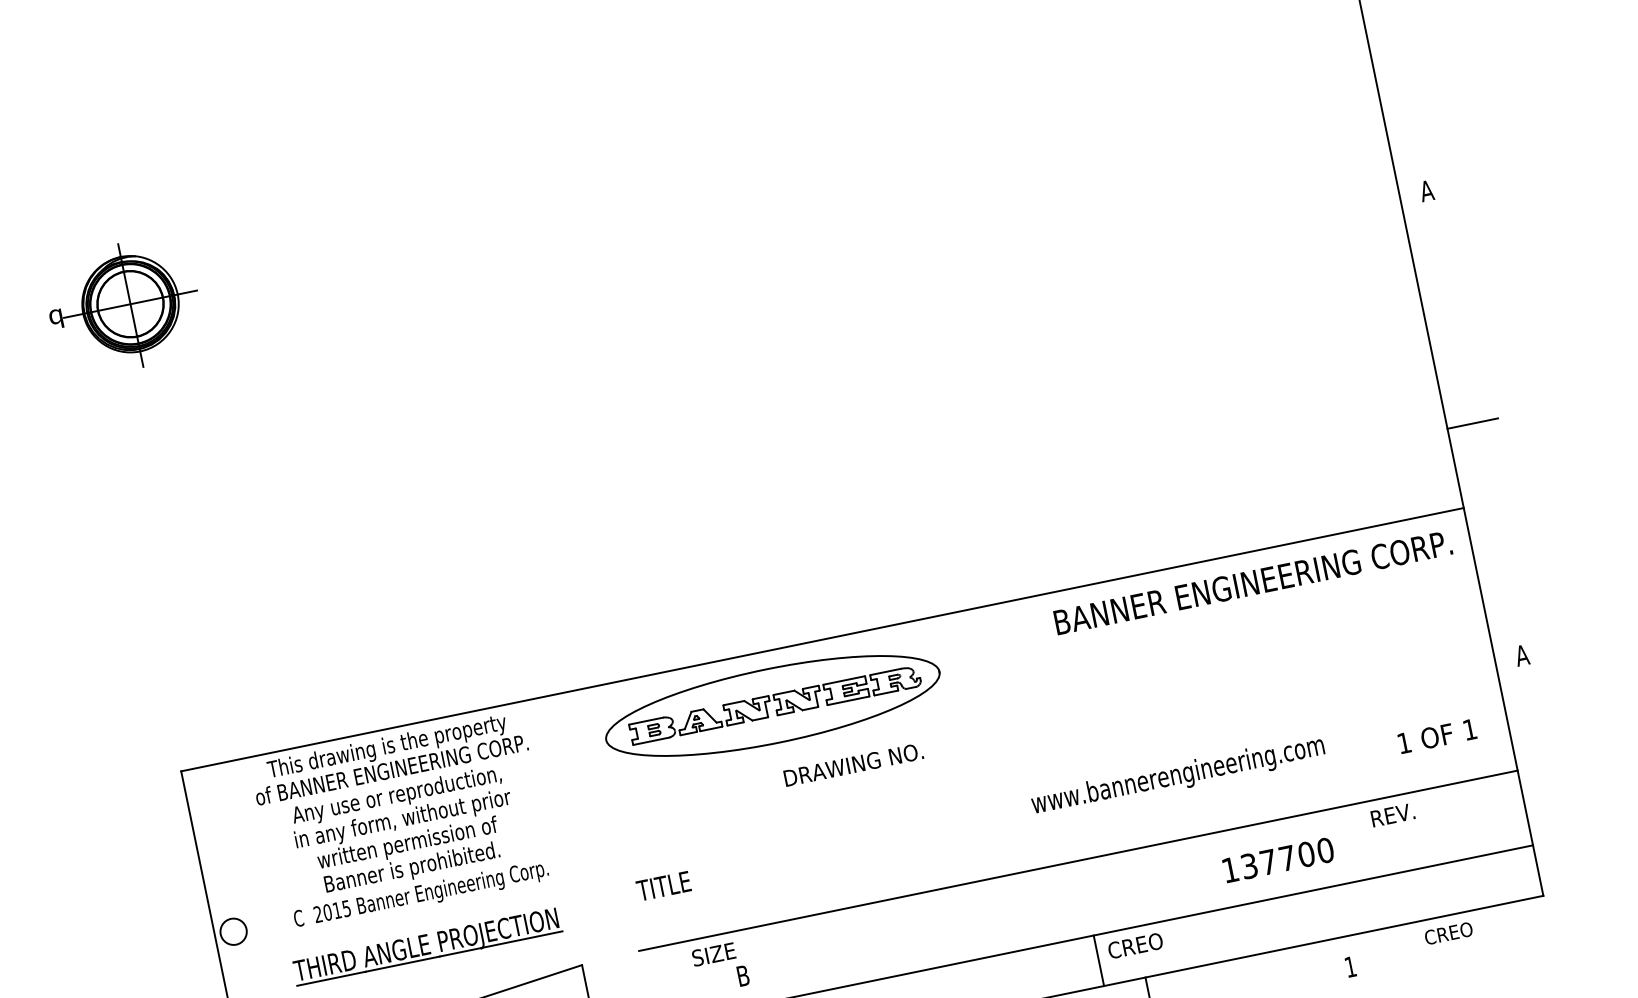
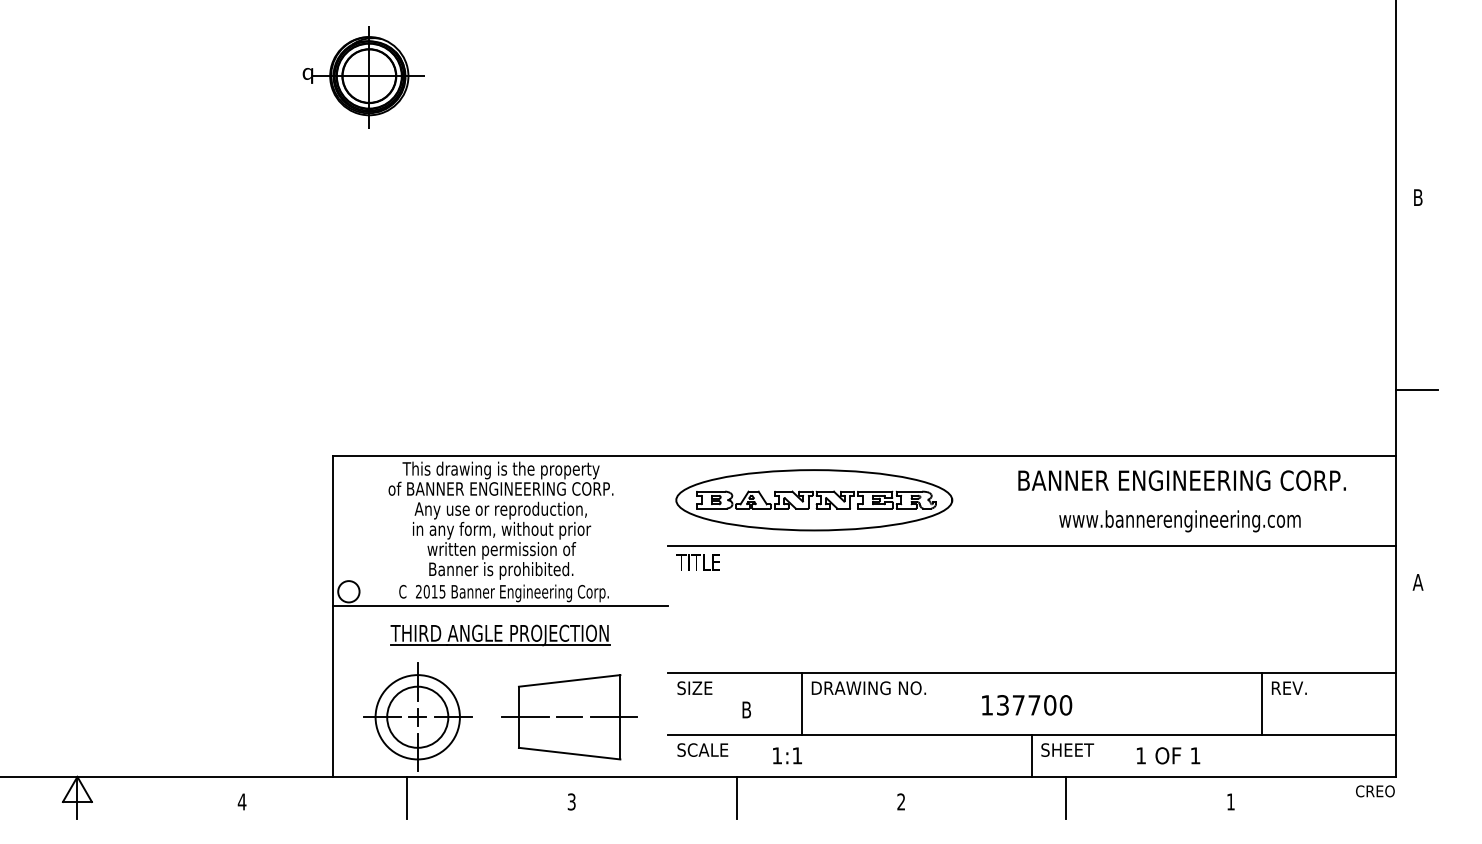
text: (1426, 190) -> (1417, 197), A -> B
text: (1252, 582) -> (1181, 480), moved
line: (1046, 707) -> (1031, 546), added
text: (1437, 735) -> (1168, 755), moved
text: (853, 765) -> (868, 688), moved
text: (1177, 776) -> (1179, 521), moved
line: (1363, 841) -> (1261, 704), added
text: (1279, 860) -> (1027, 705), moved
text: (662, 886) -> (697, 562), moved
line: (420, 912) -> (500, 606), added
text: (1448, 933) -> (1375, 791), moved
text: (1140, 944) -> (1067, 749), CREO -> SHEET
text: (713, 954) -> (694, 688), moved
line: (808, 955) -> (801, 704), added

